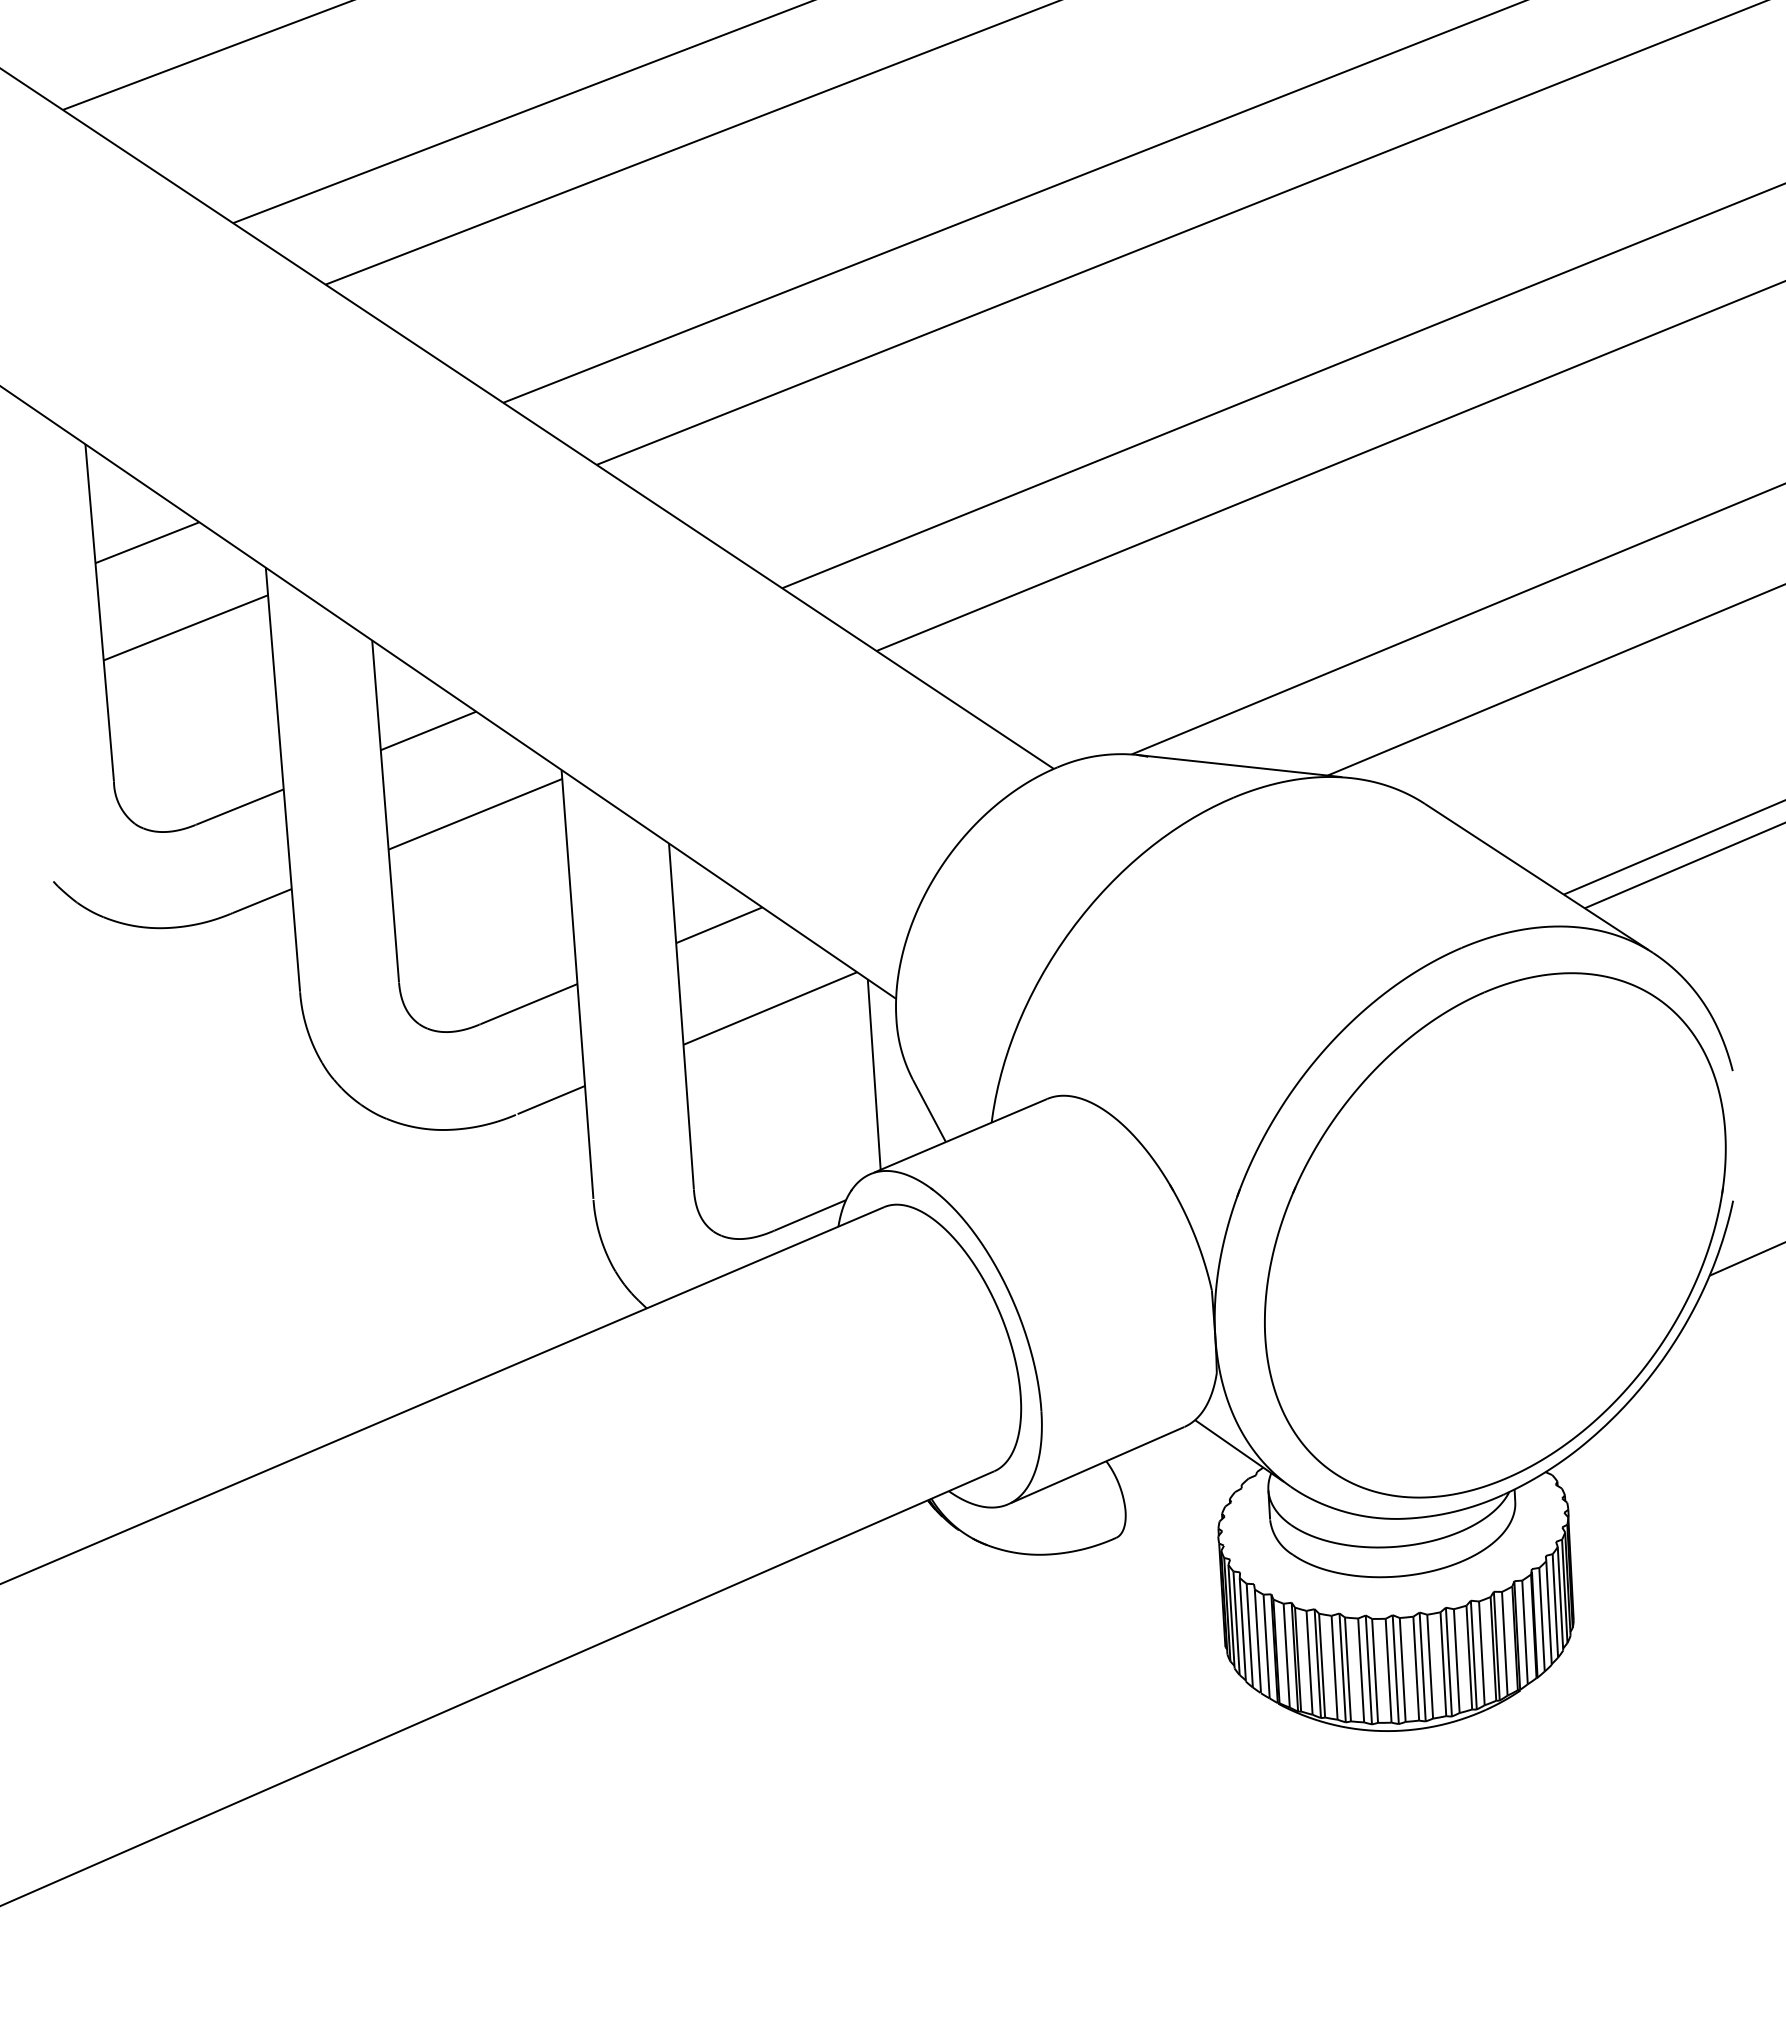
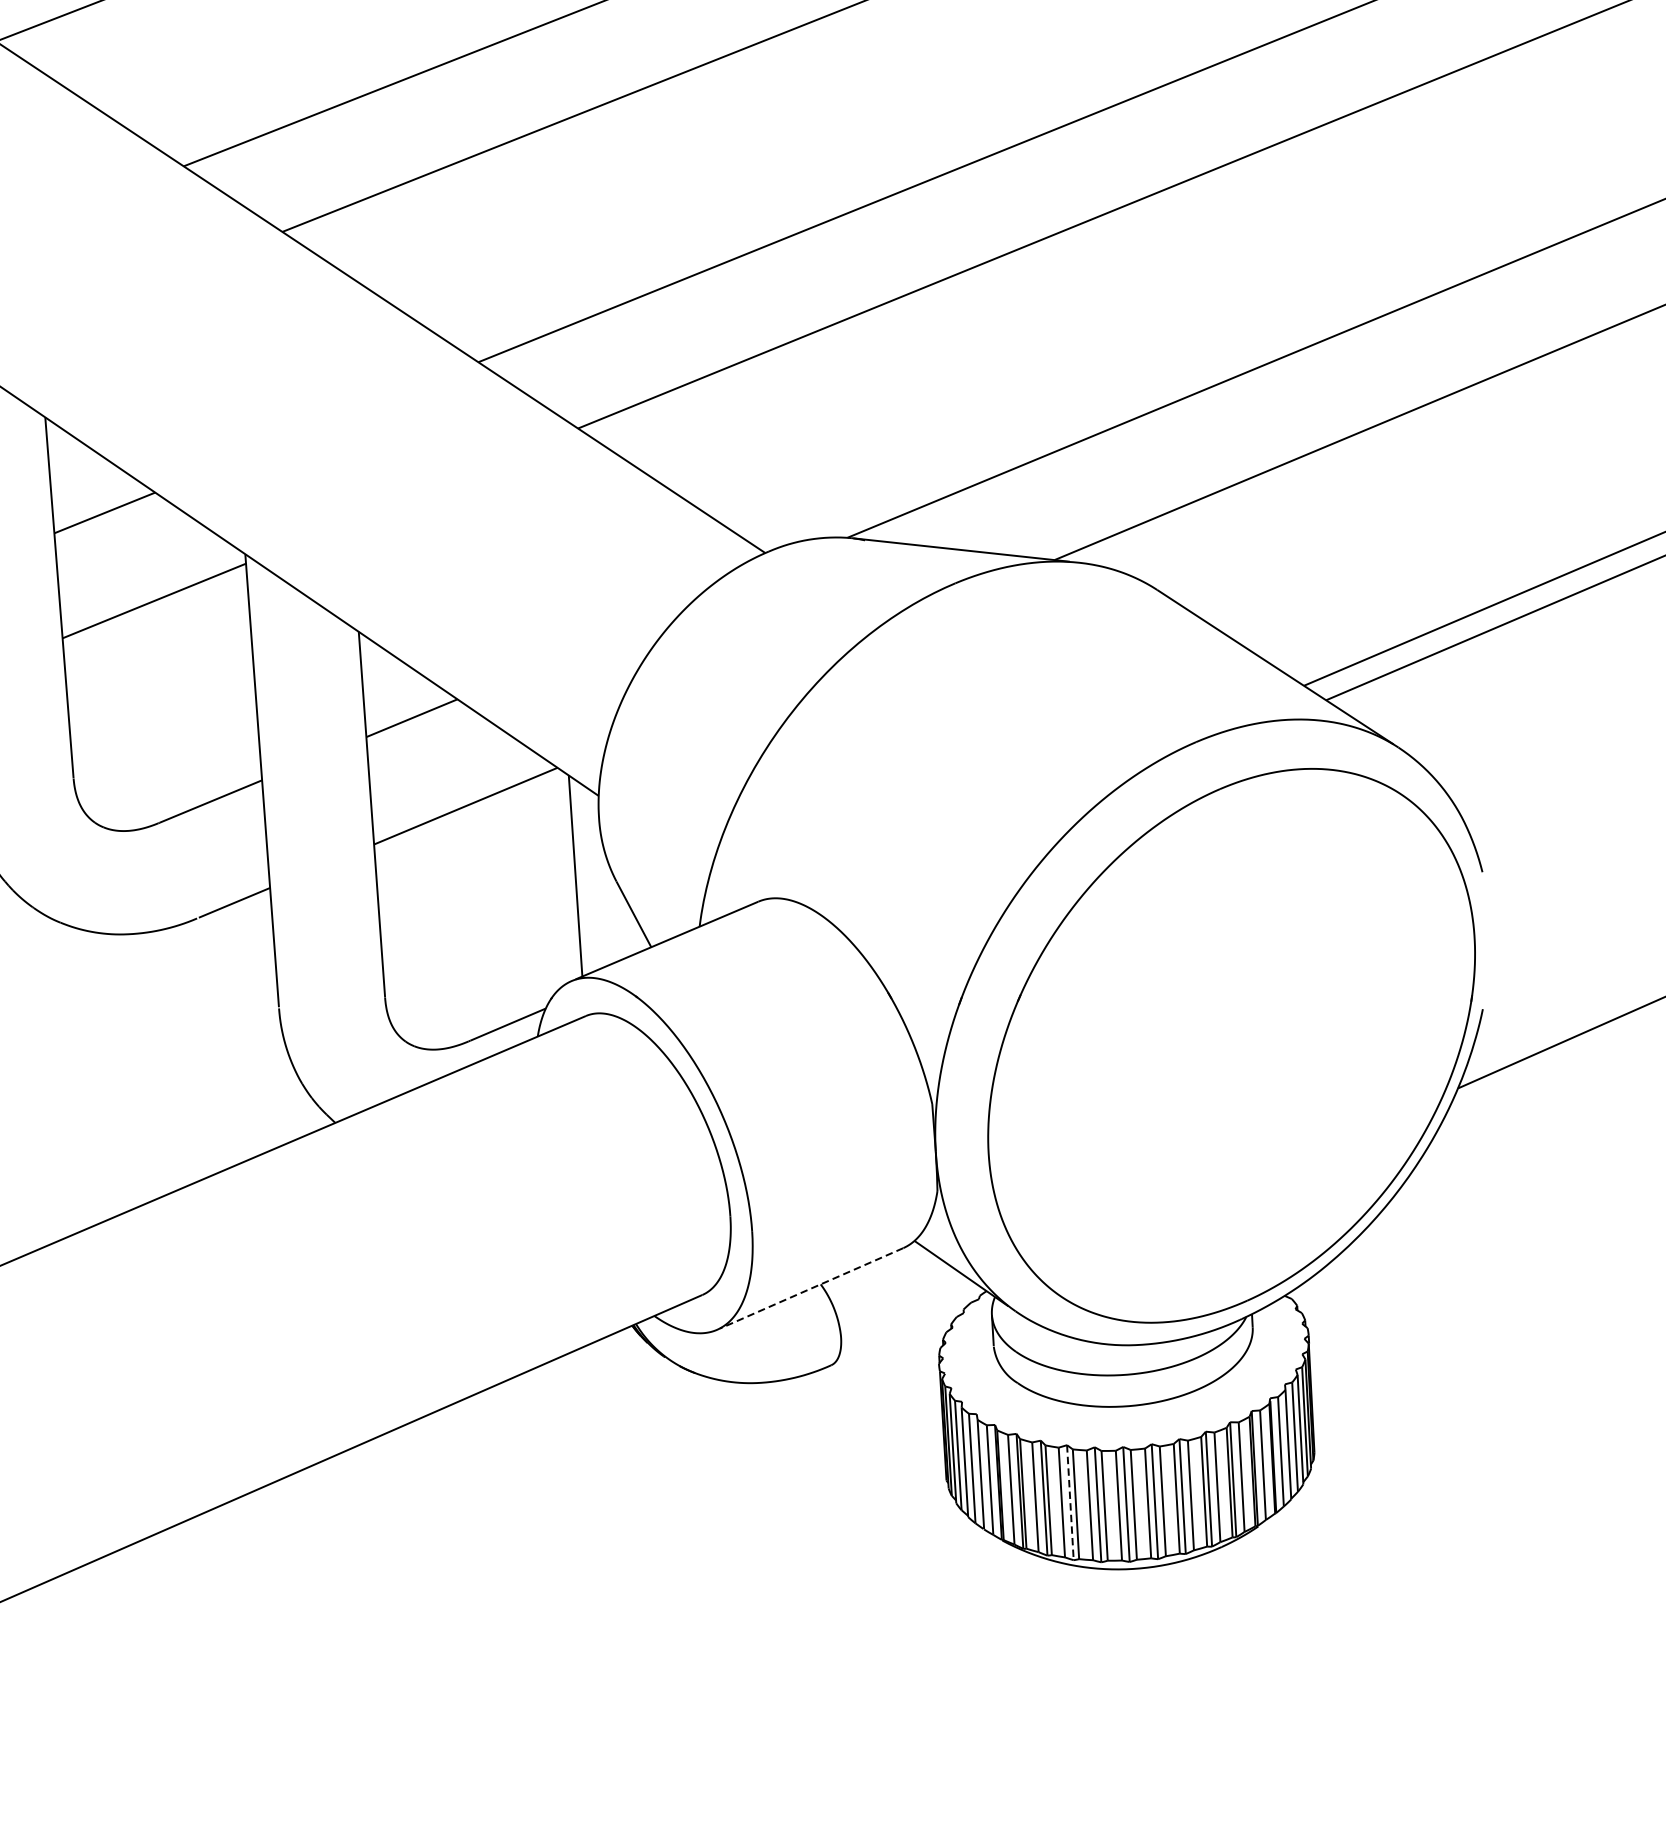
line: (1097, 1465) -> (811, 1288), solid -> dashed
line: (1342, 1667) -> (1070, 1502), solid -> dashed

